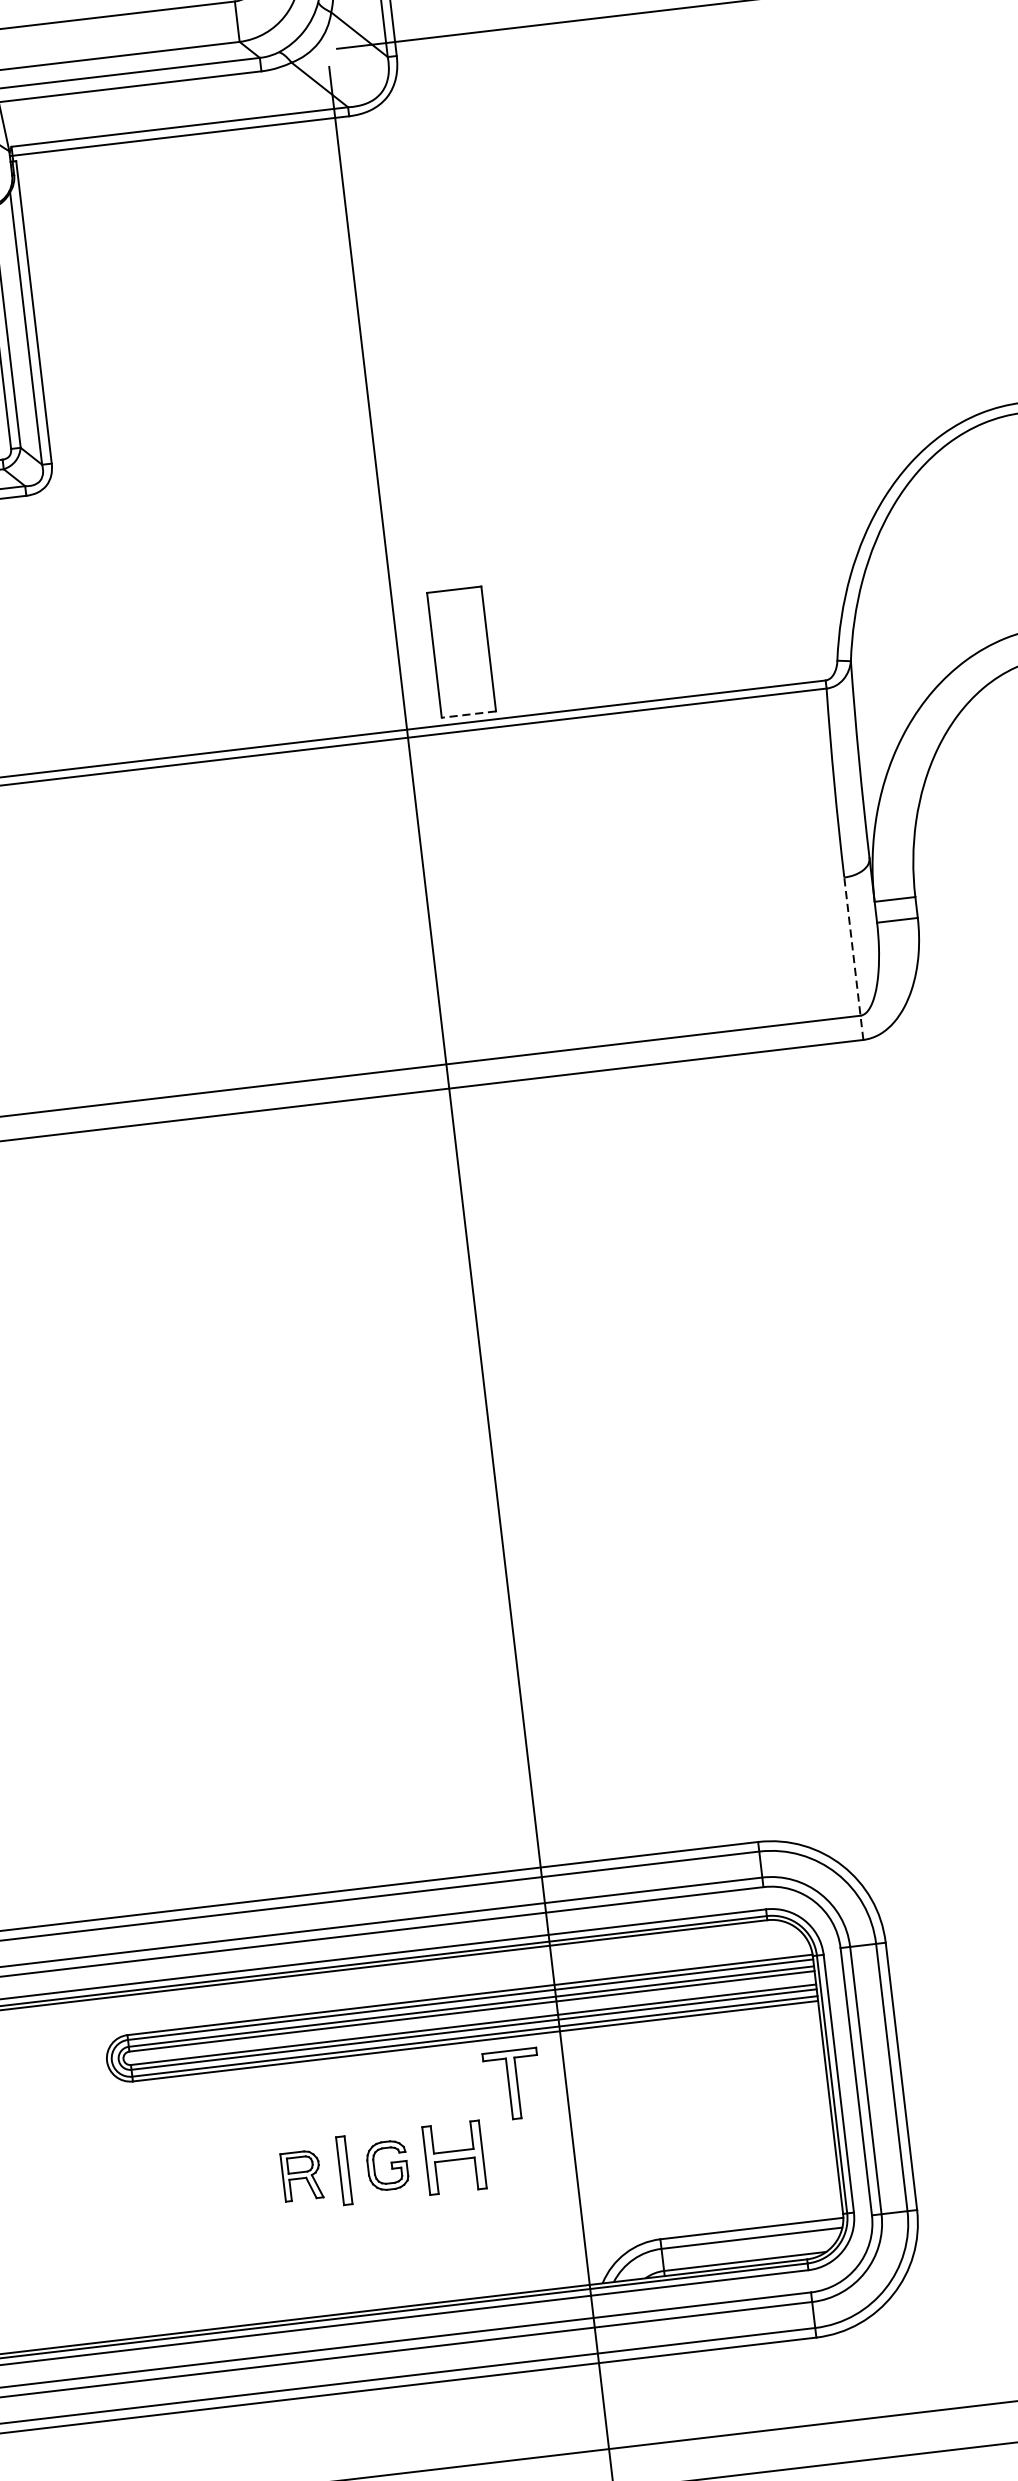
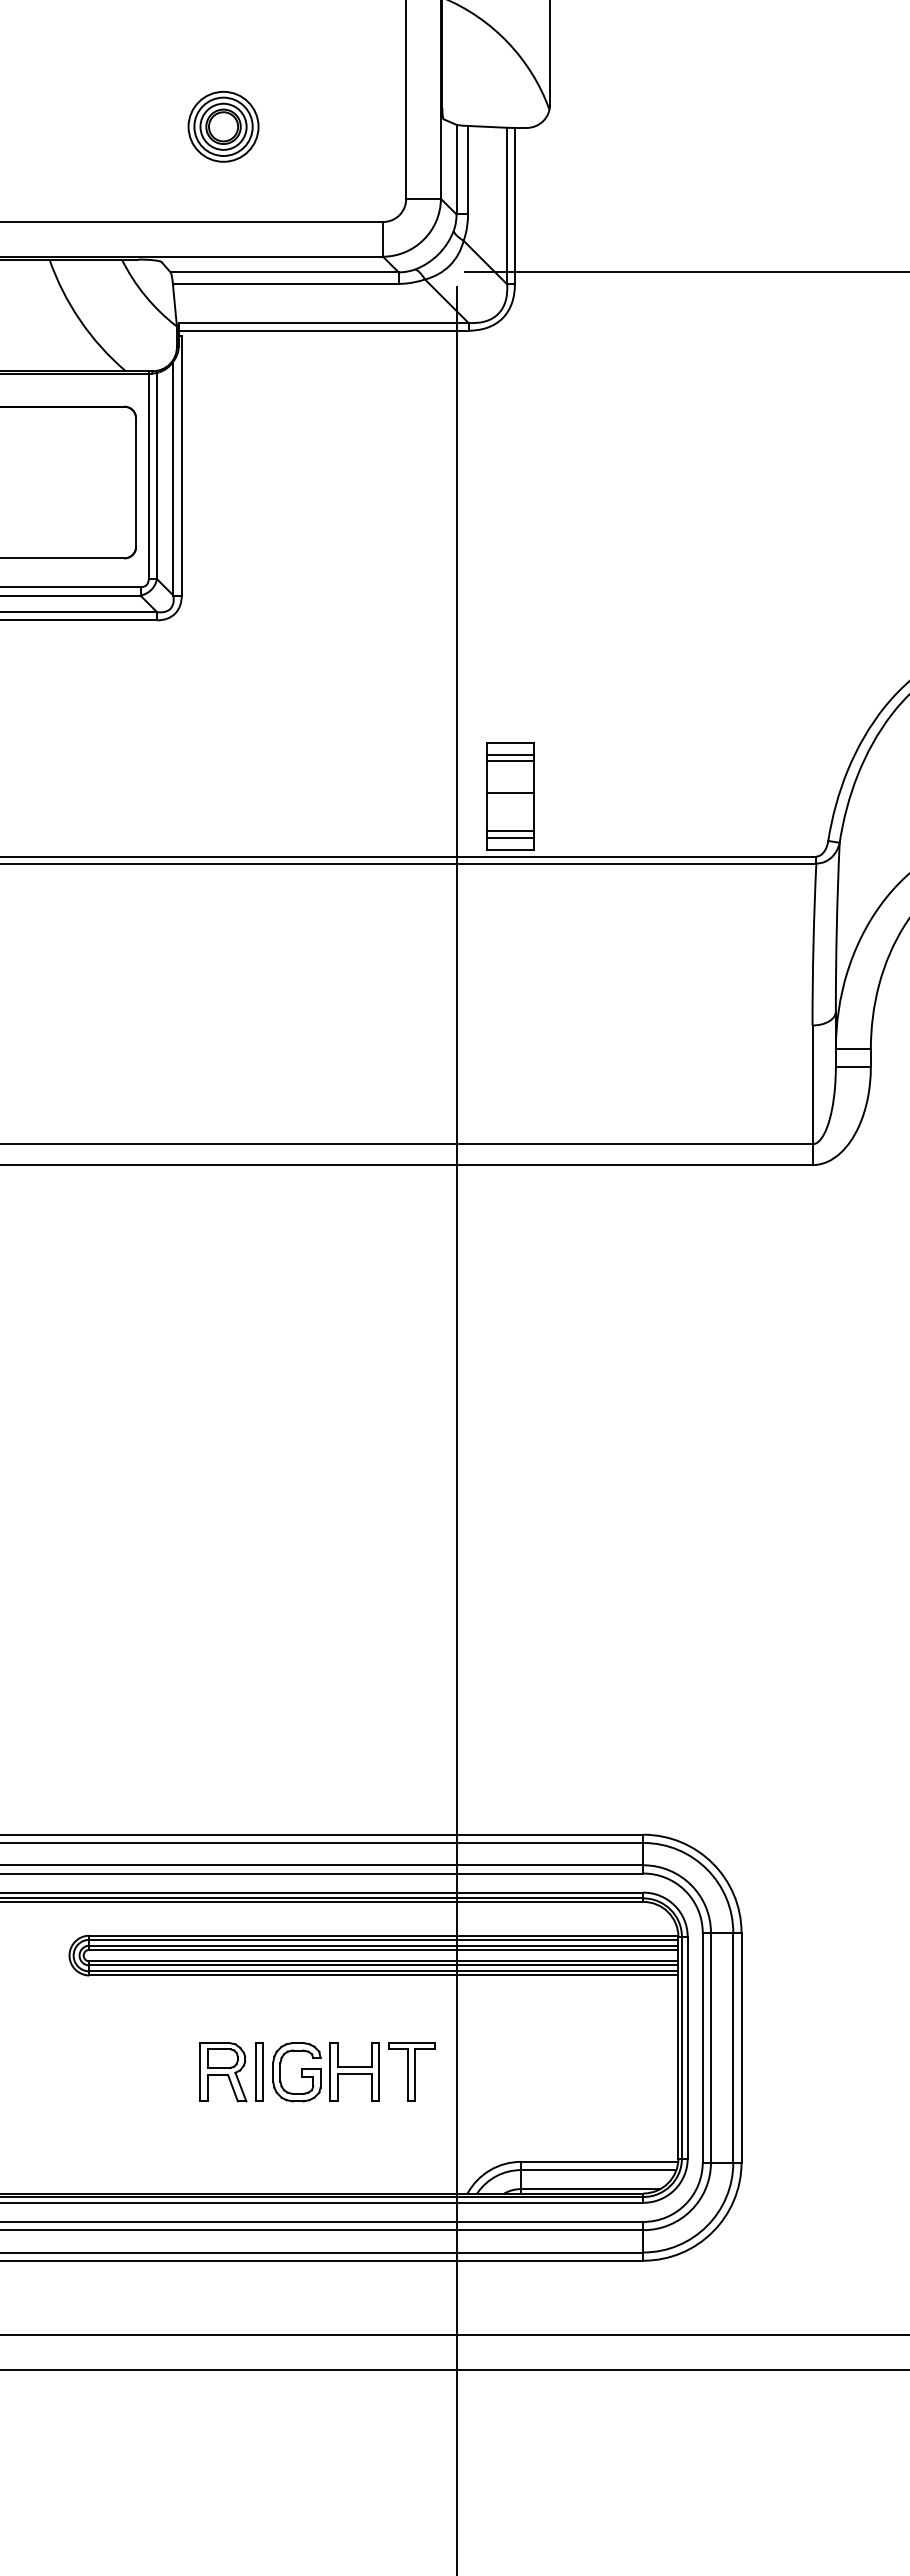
line: (455, 603) -> (510, 754), added
line: (456, 611) -> (510, 761), added
line: (461, 647) -> (510, 792), added
line: (466, 693) -> (510, 831), added
line: (467, 700) -> (510, 837), added
line: (467, 714) -> (509, 849), dashed -> solid
line: (853, 958) -> (812, 1095), dashed -> solid
part: (513, 2083) -> (411, 2071), moved
part: (387, 2166) -> (296, 2072), size x1.43
part: (302, 2175) -> (223, 2072), size x1.43

